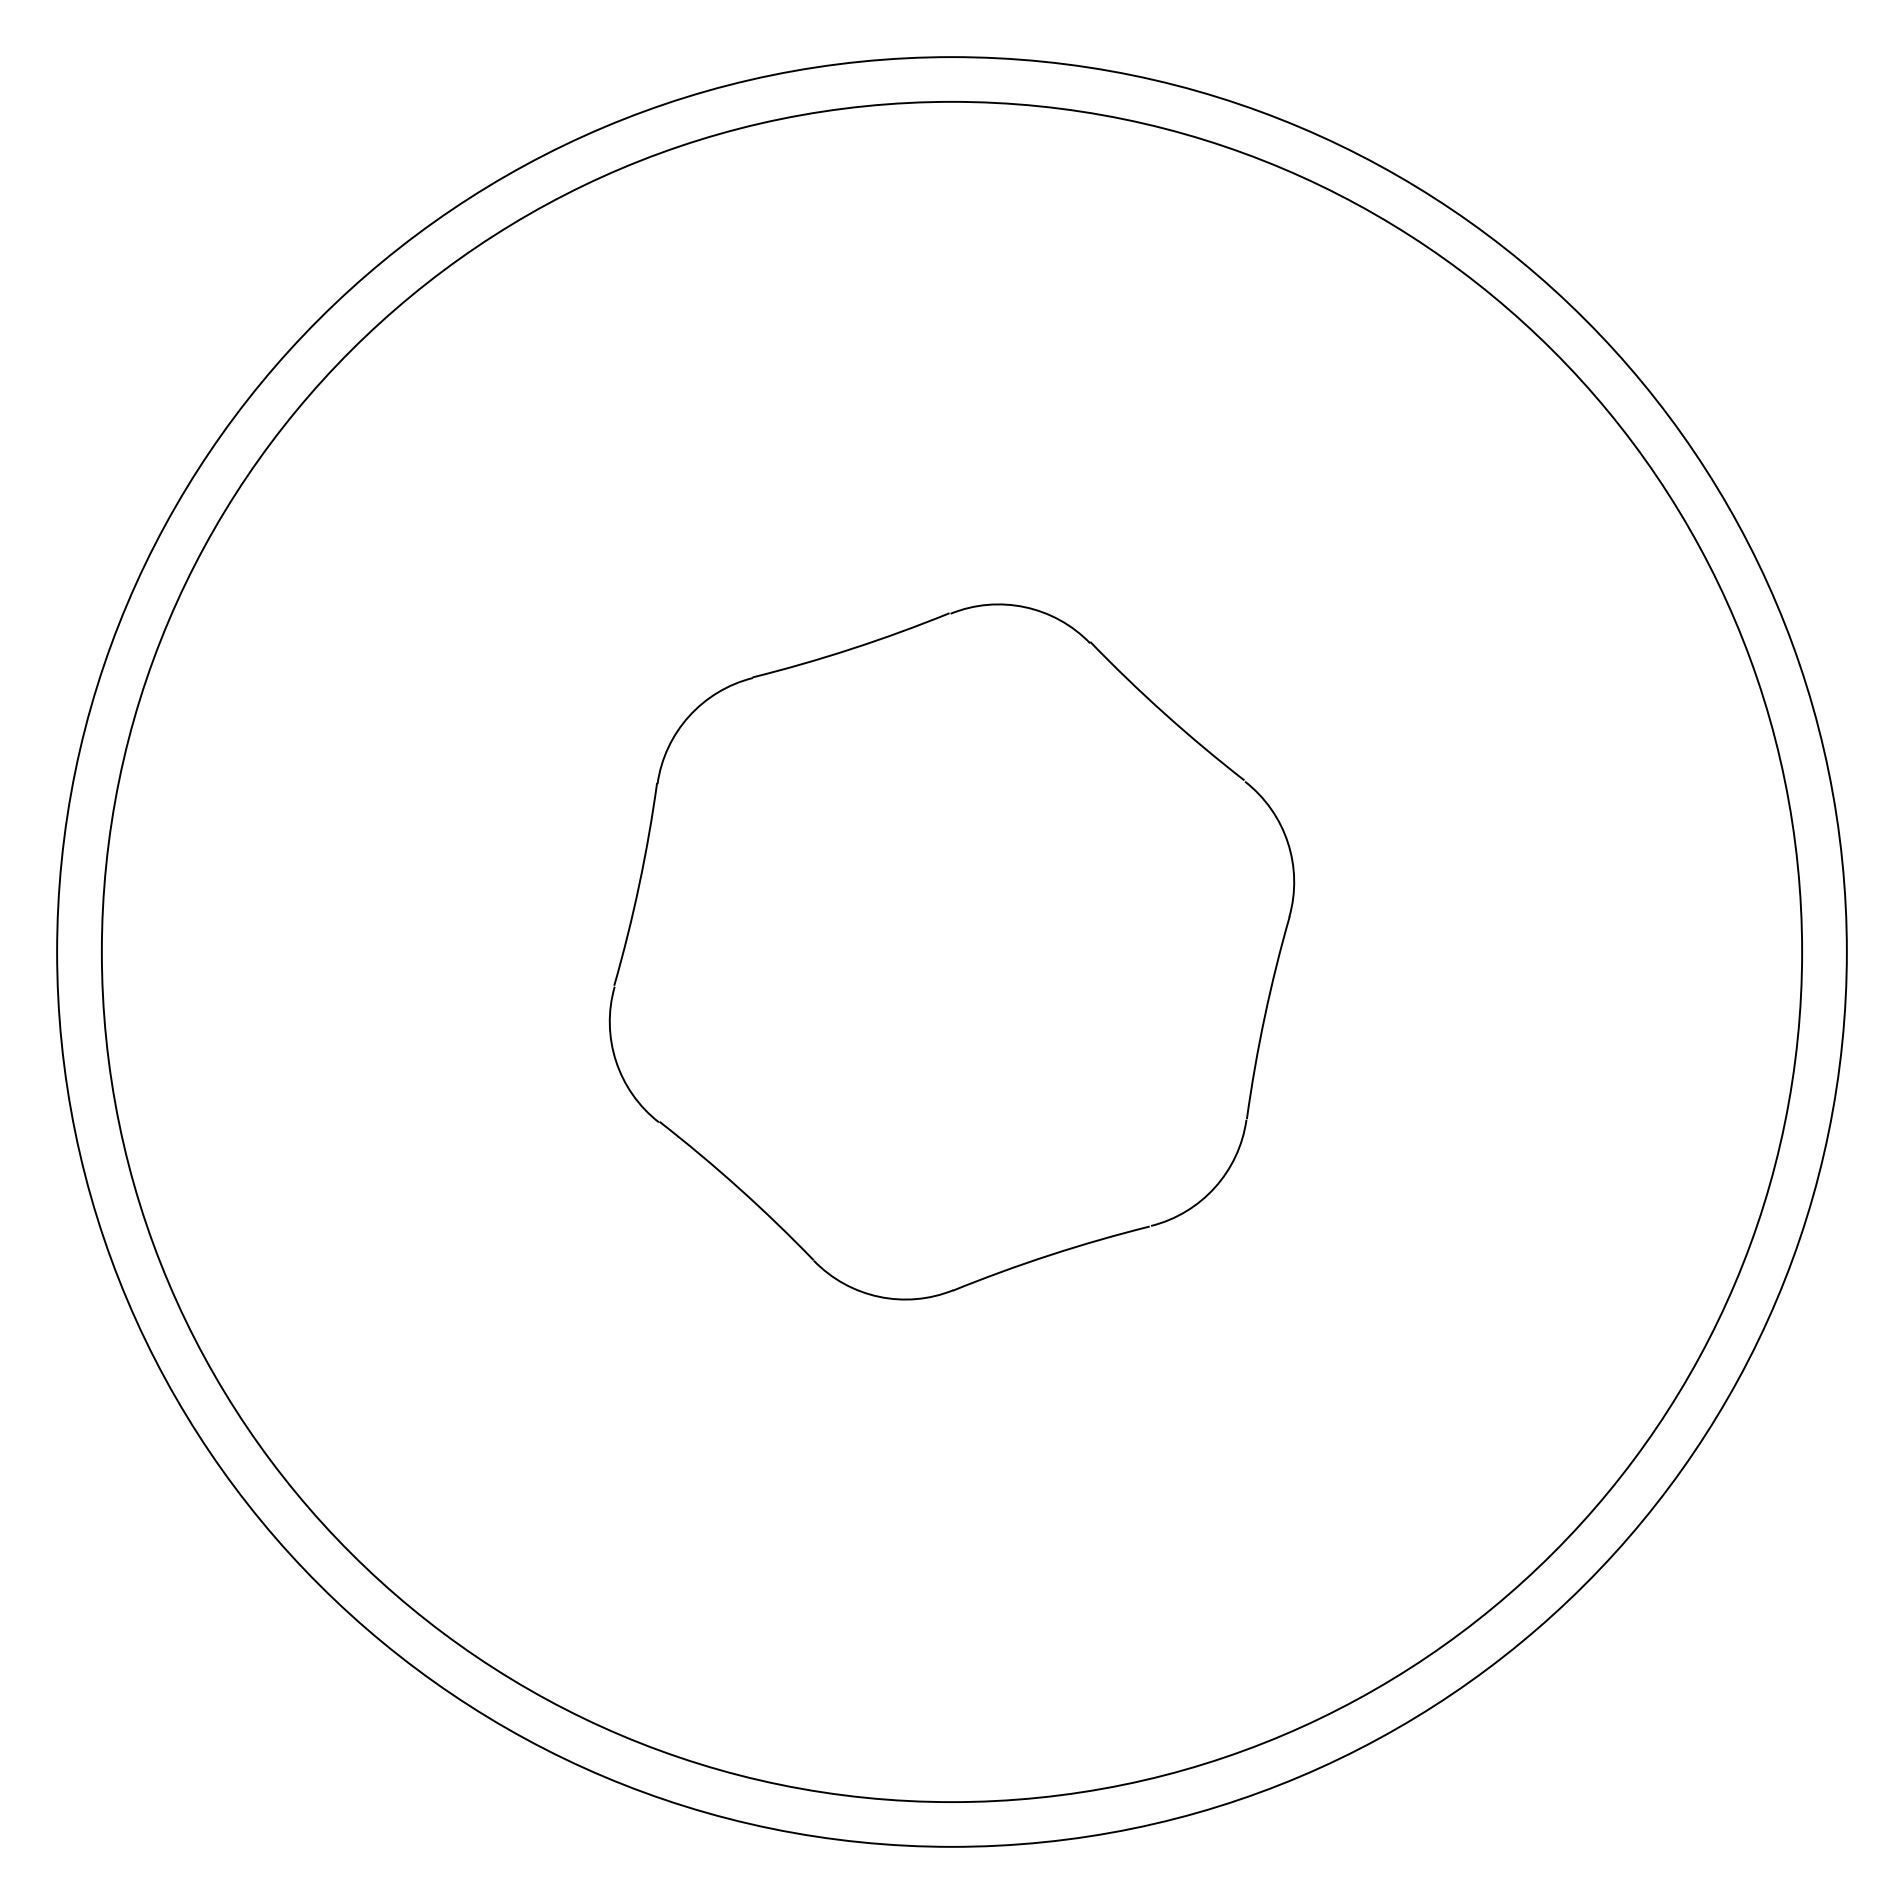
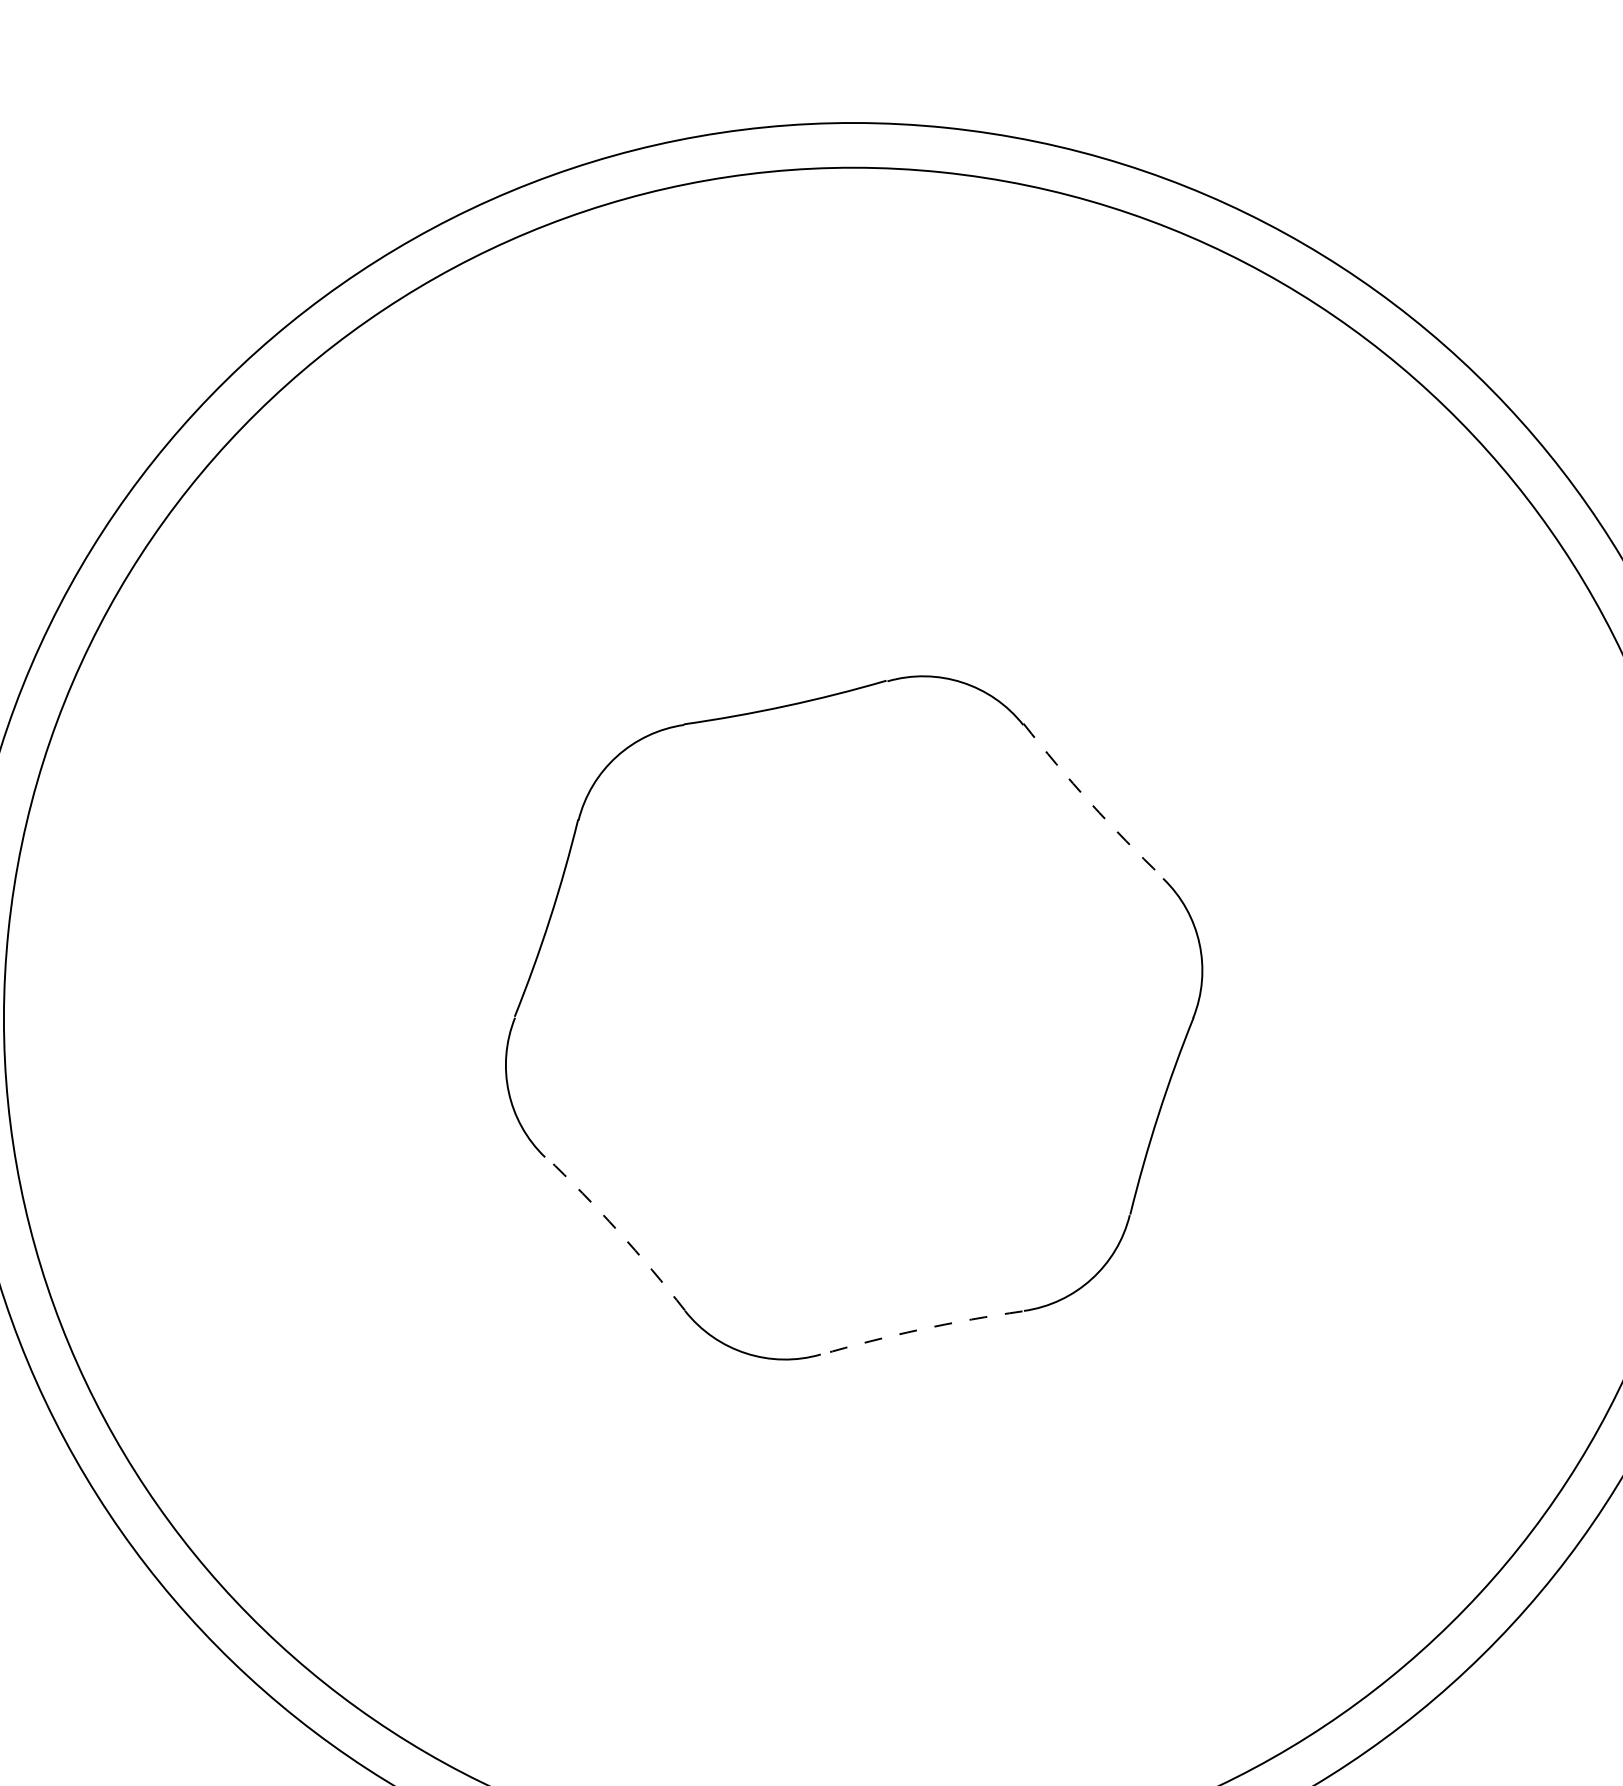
arc: (1164, 713) -> (1090, 802), solid -> dashed
arc: (739, 1188) -> (618, 1231), solid -> dashed
arc: (1050, 1255) -> (920, 1329), solid -> dashed

